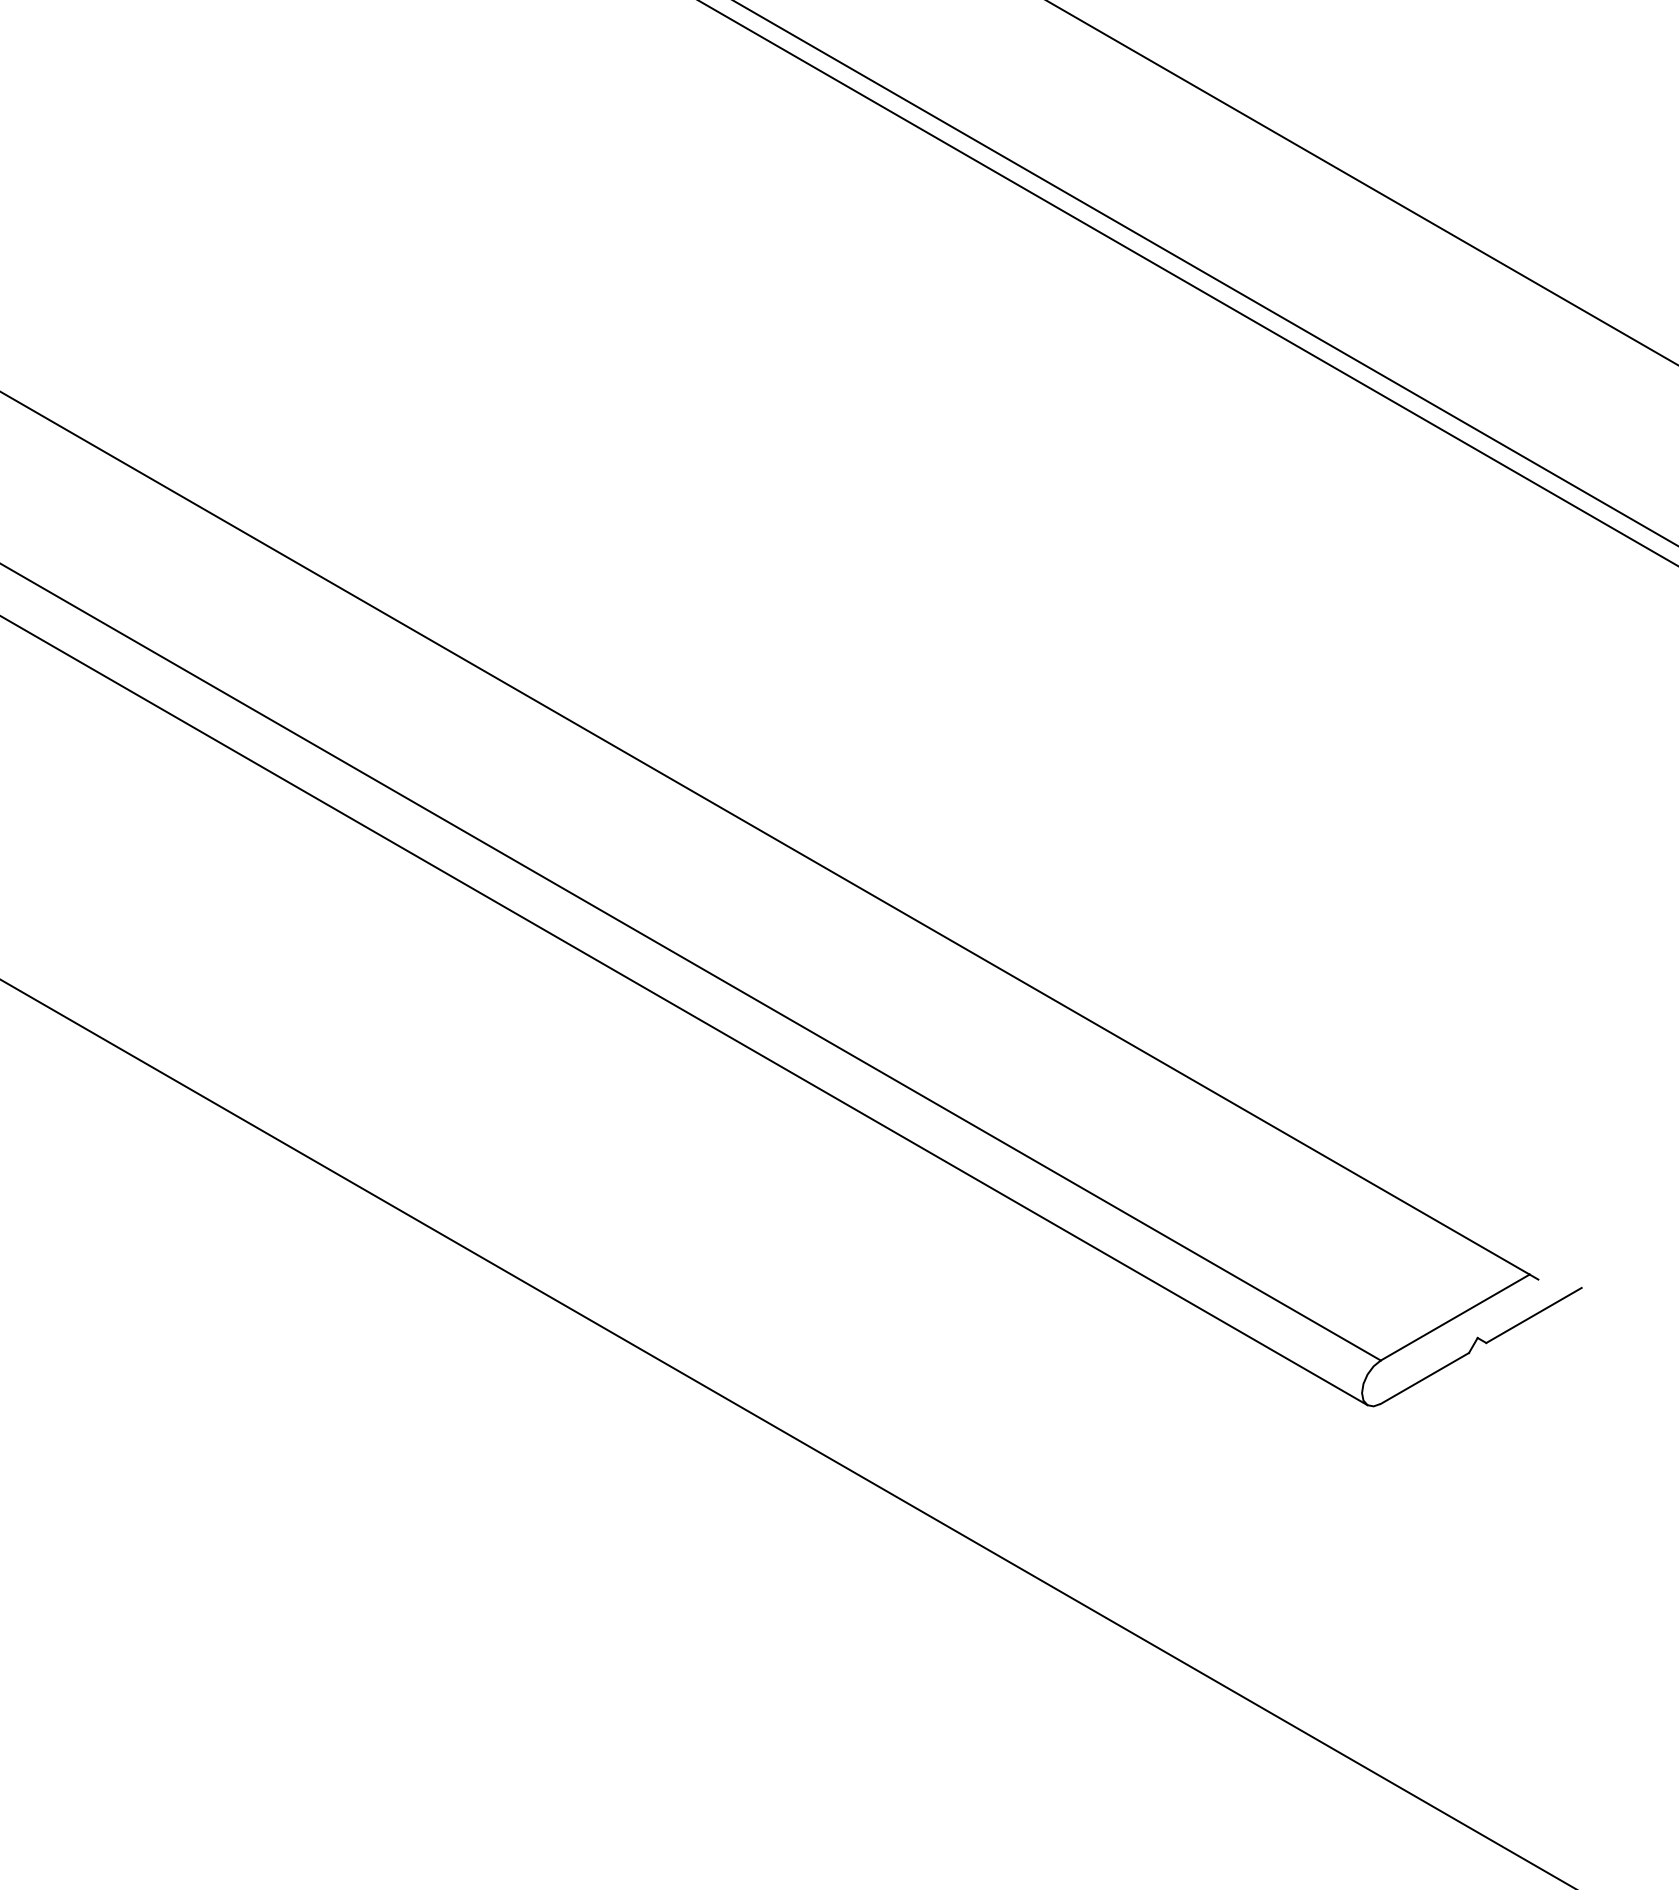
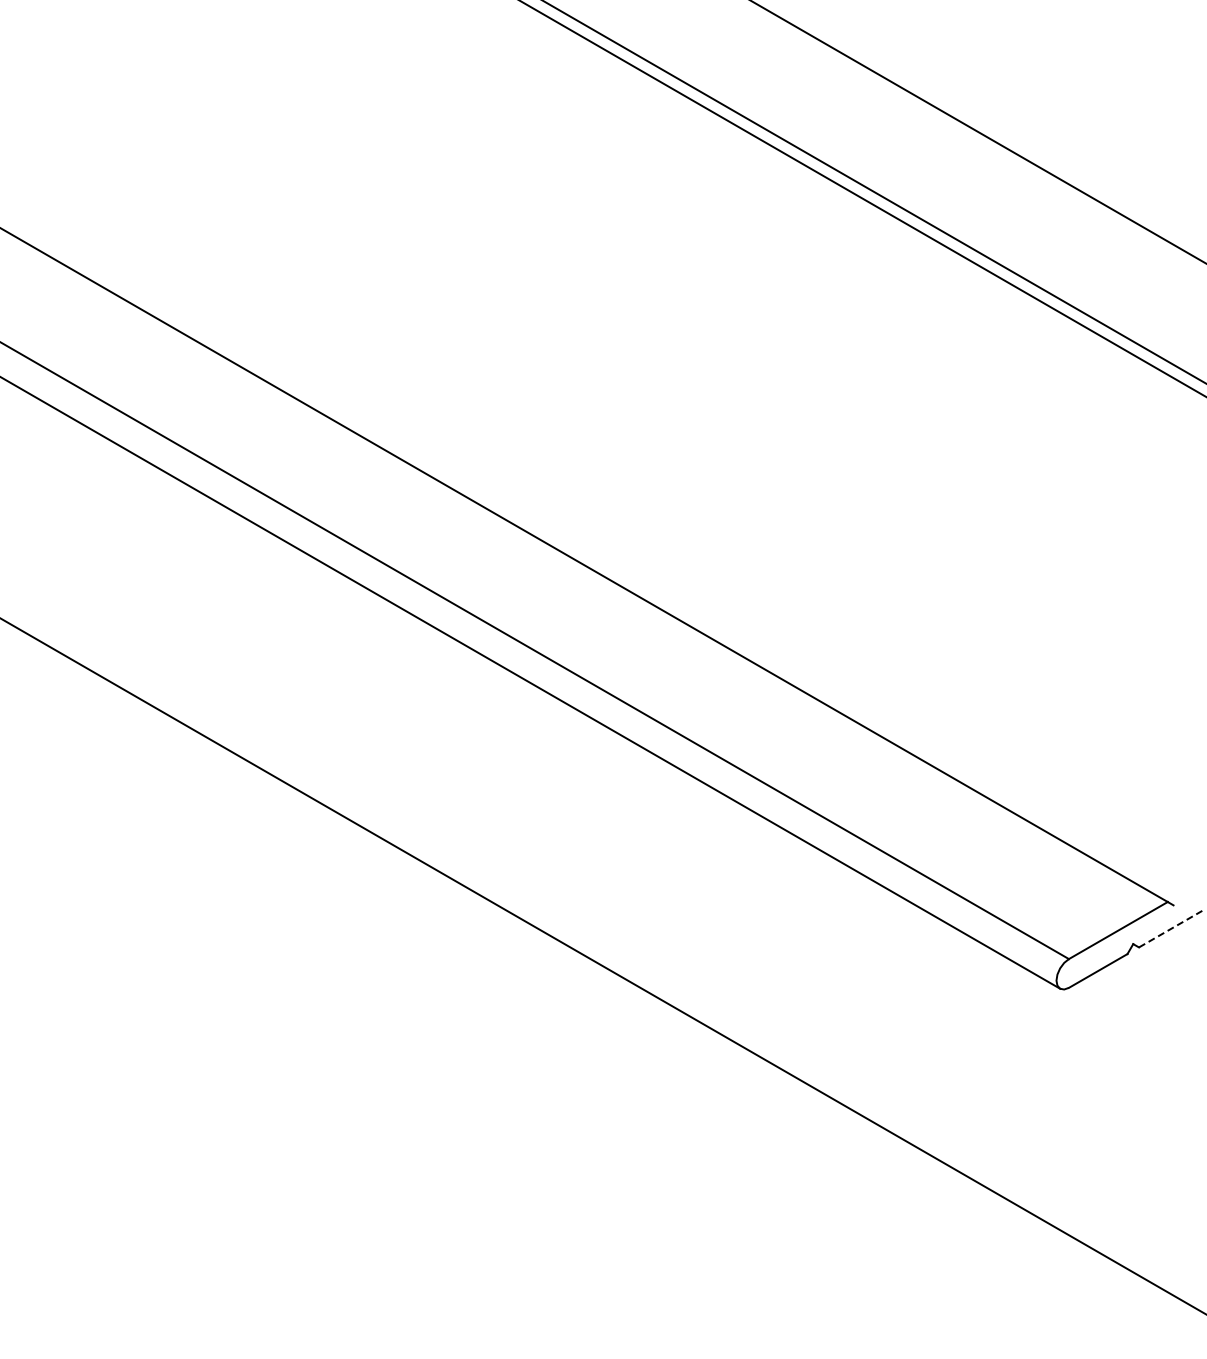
line: (1533, 1315) -> (1170, 929), solid -> dashed

